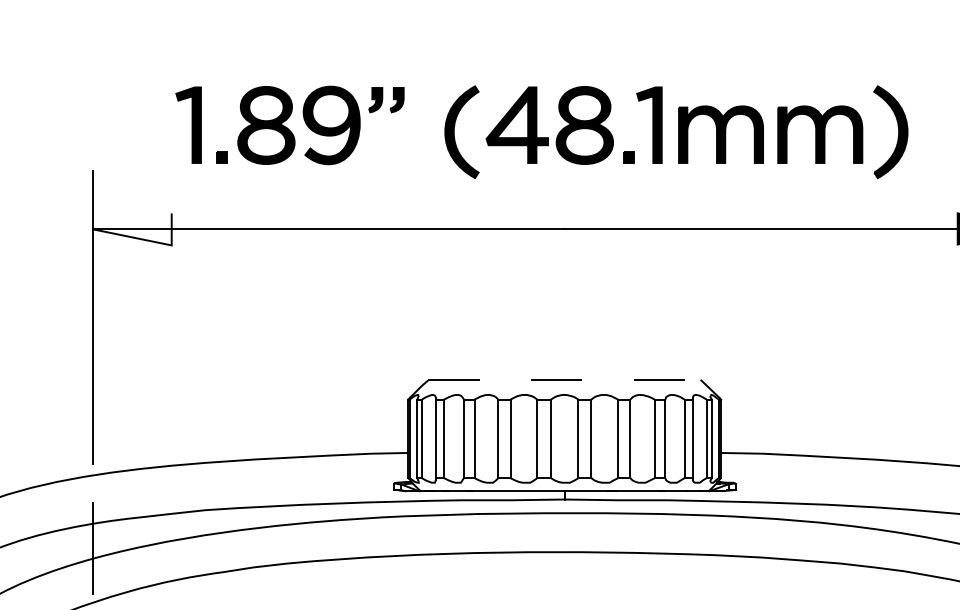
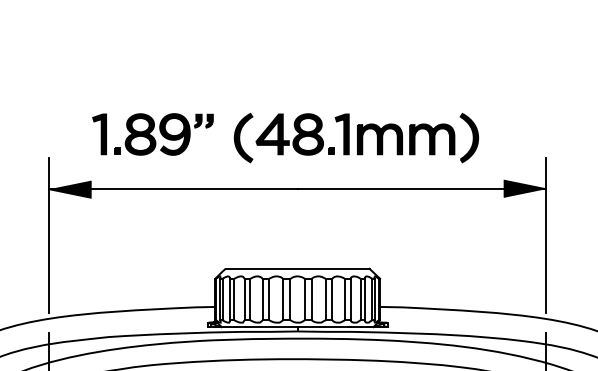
fill: (131, 228) -> (69, 188), added
line: (564, 379) -> (297, 268), dashed -> solid

